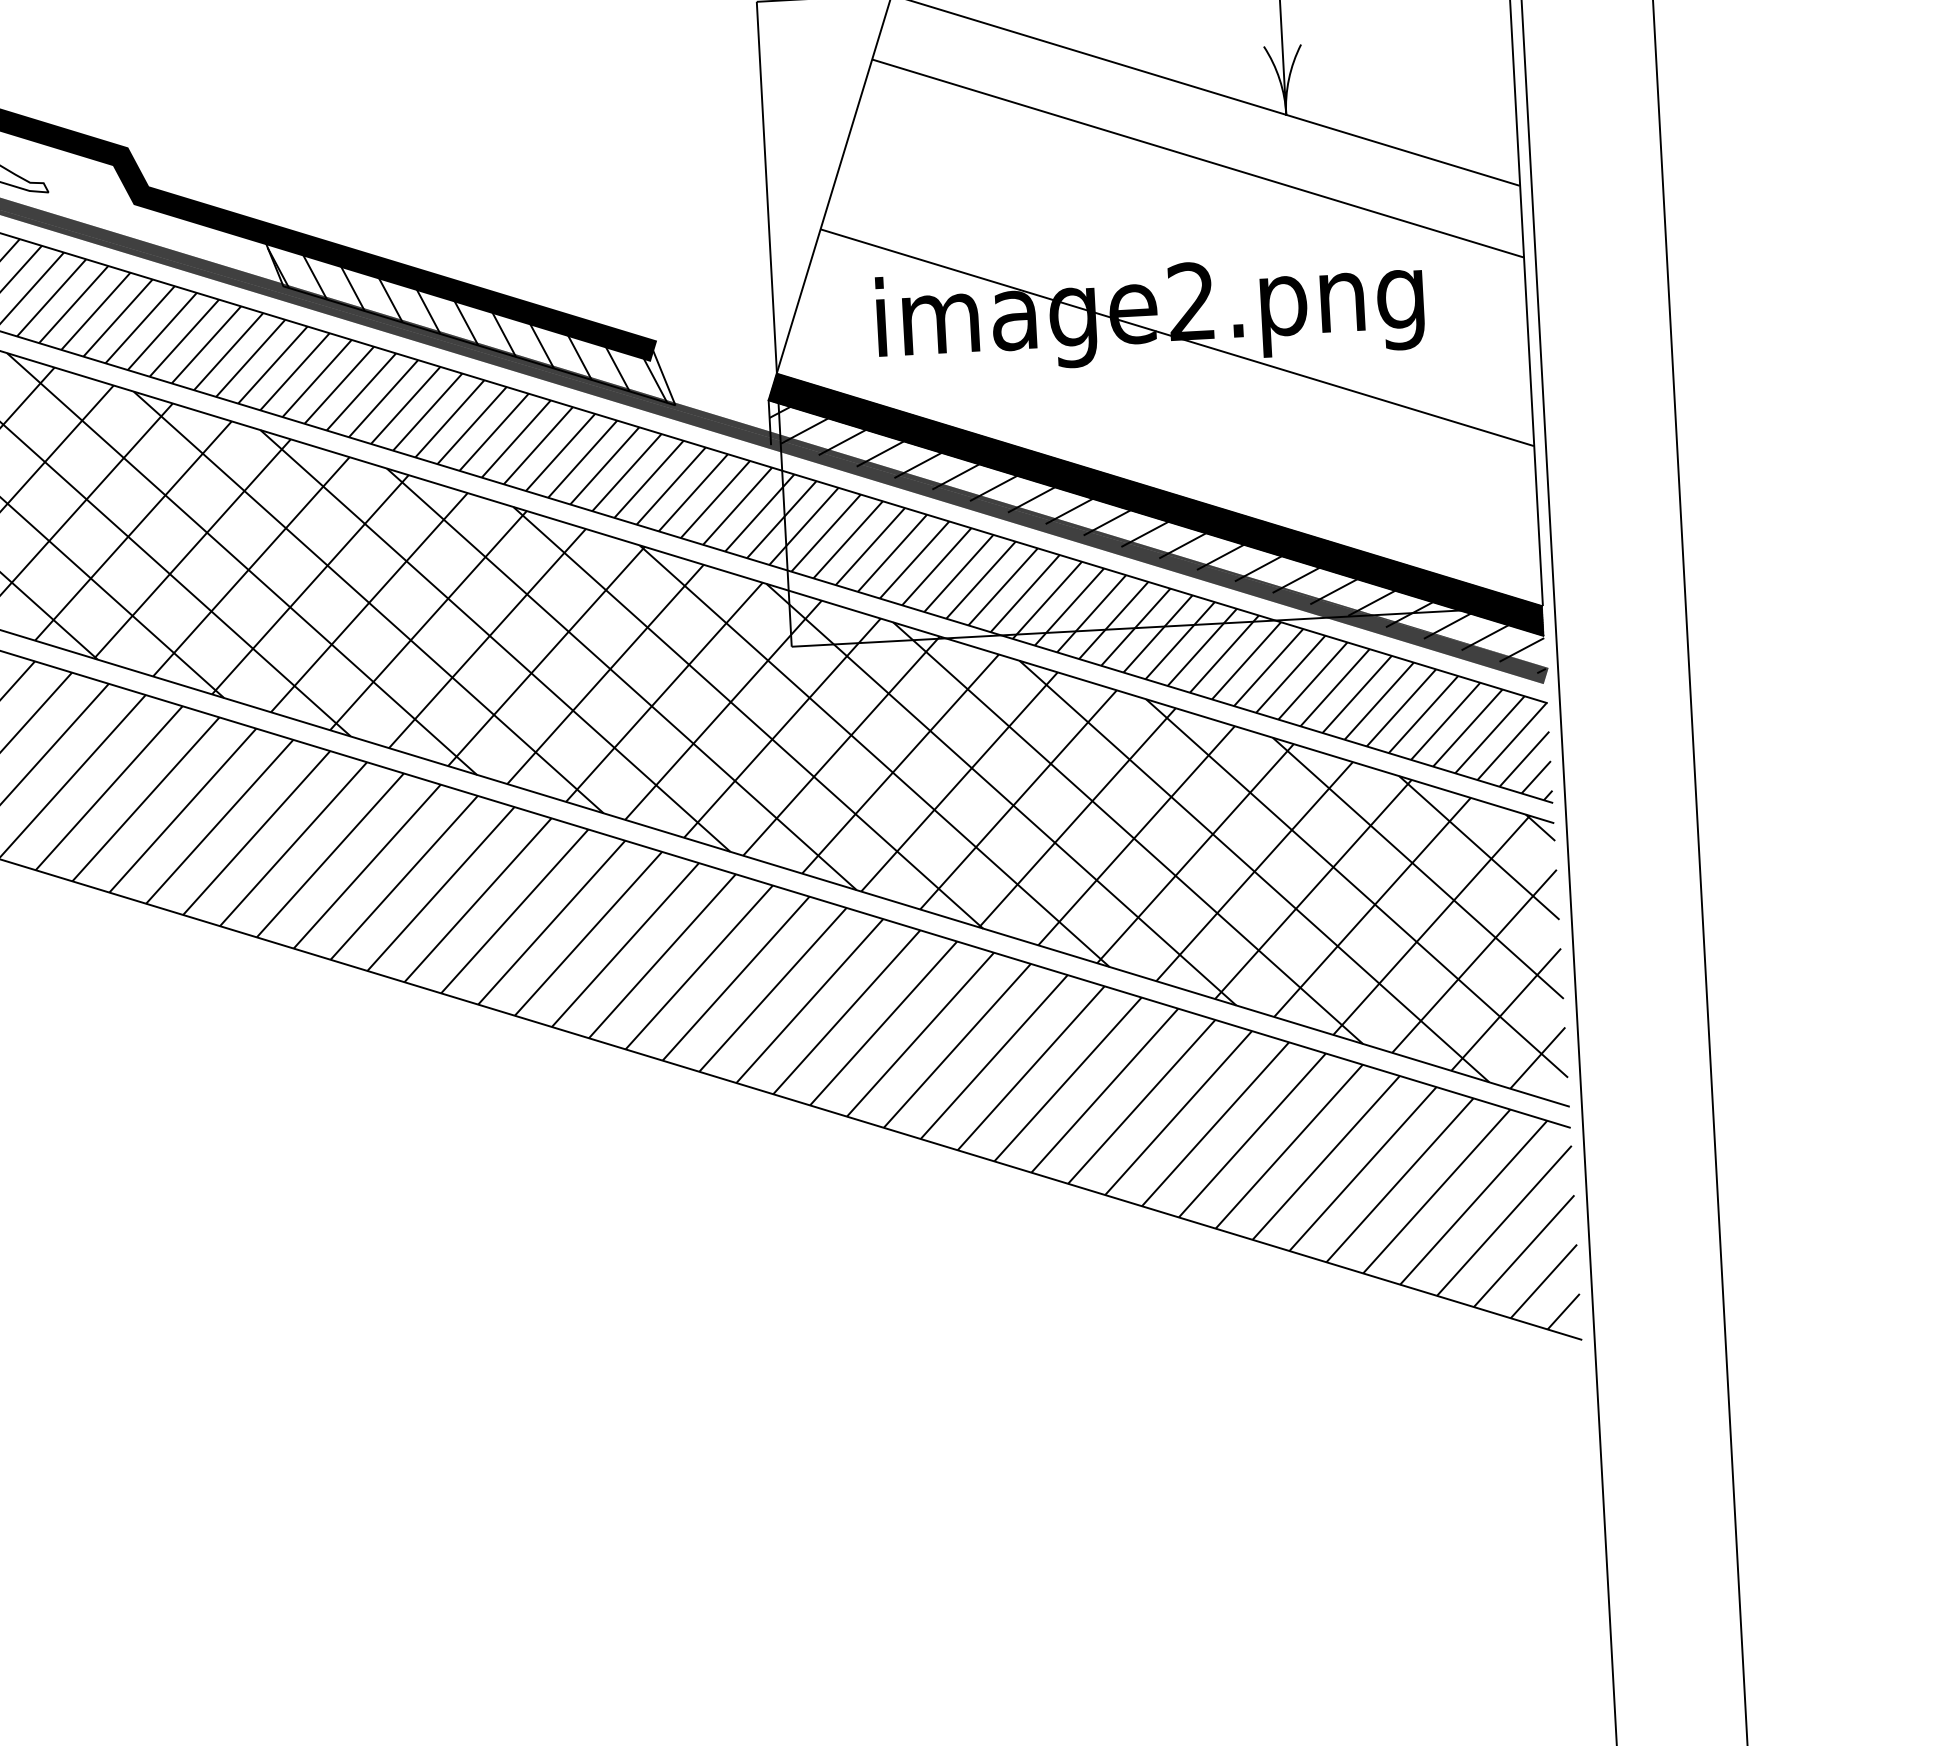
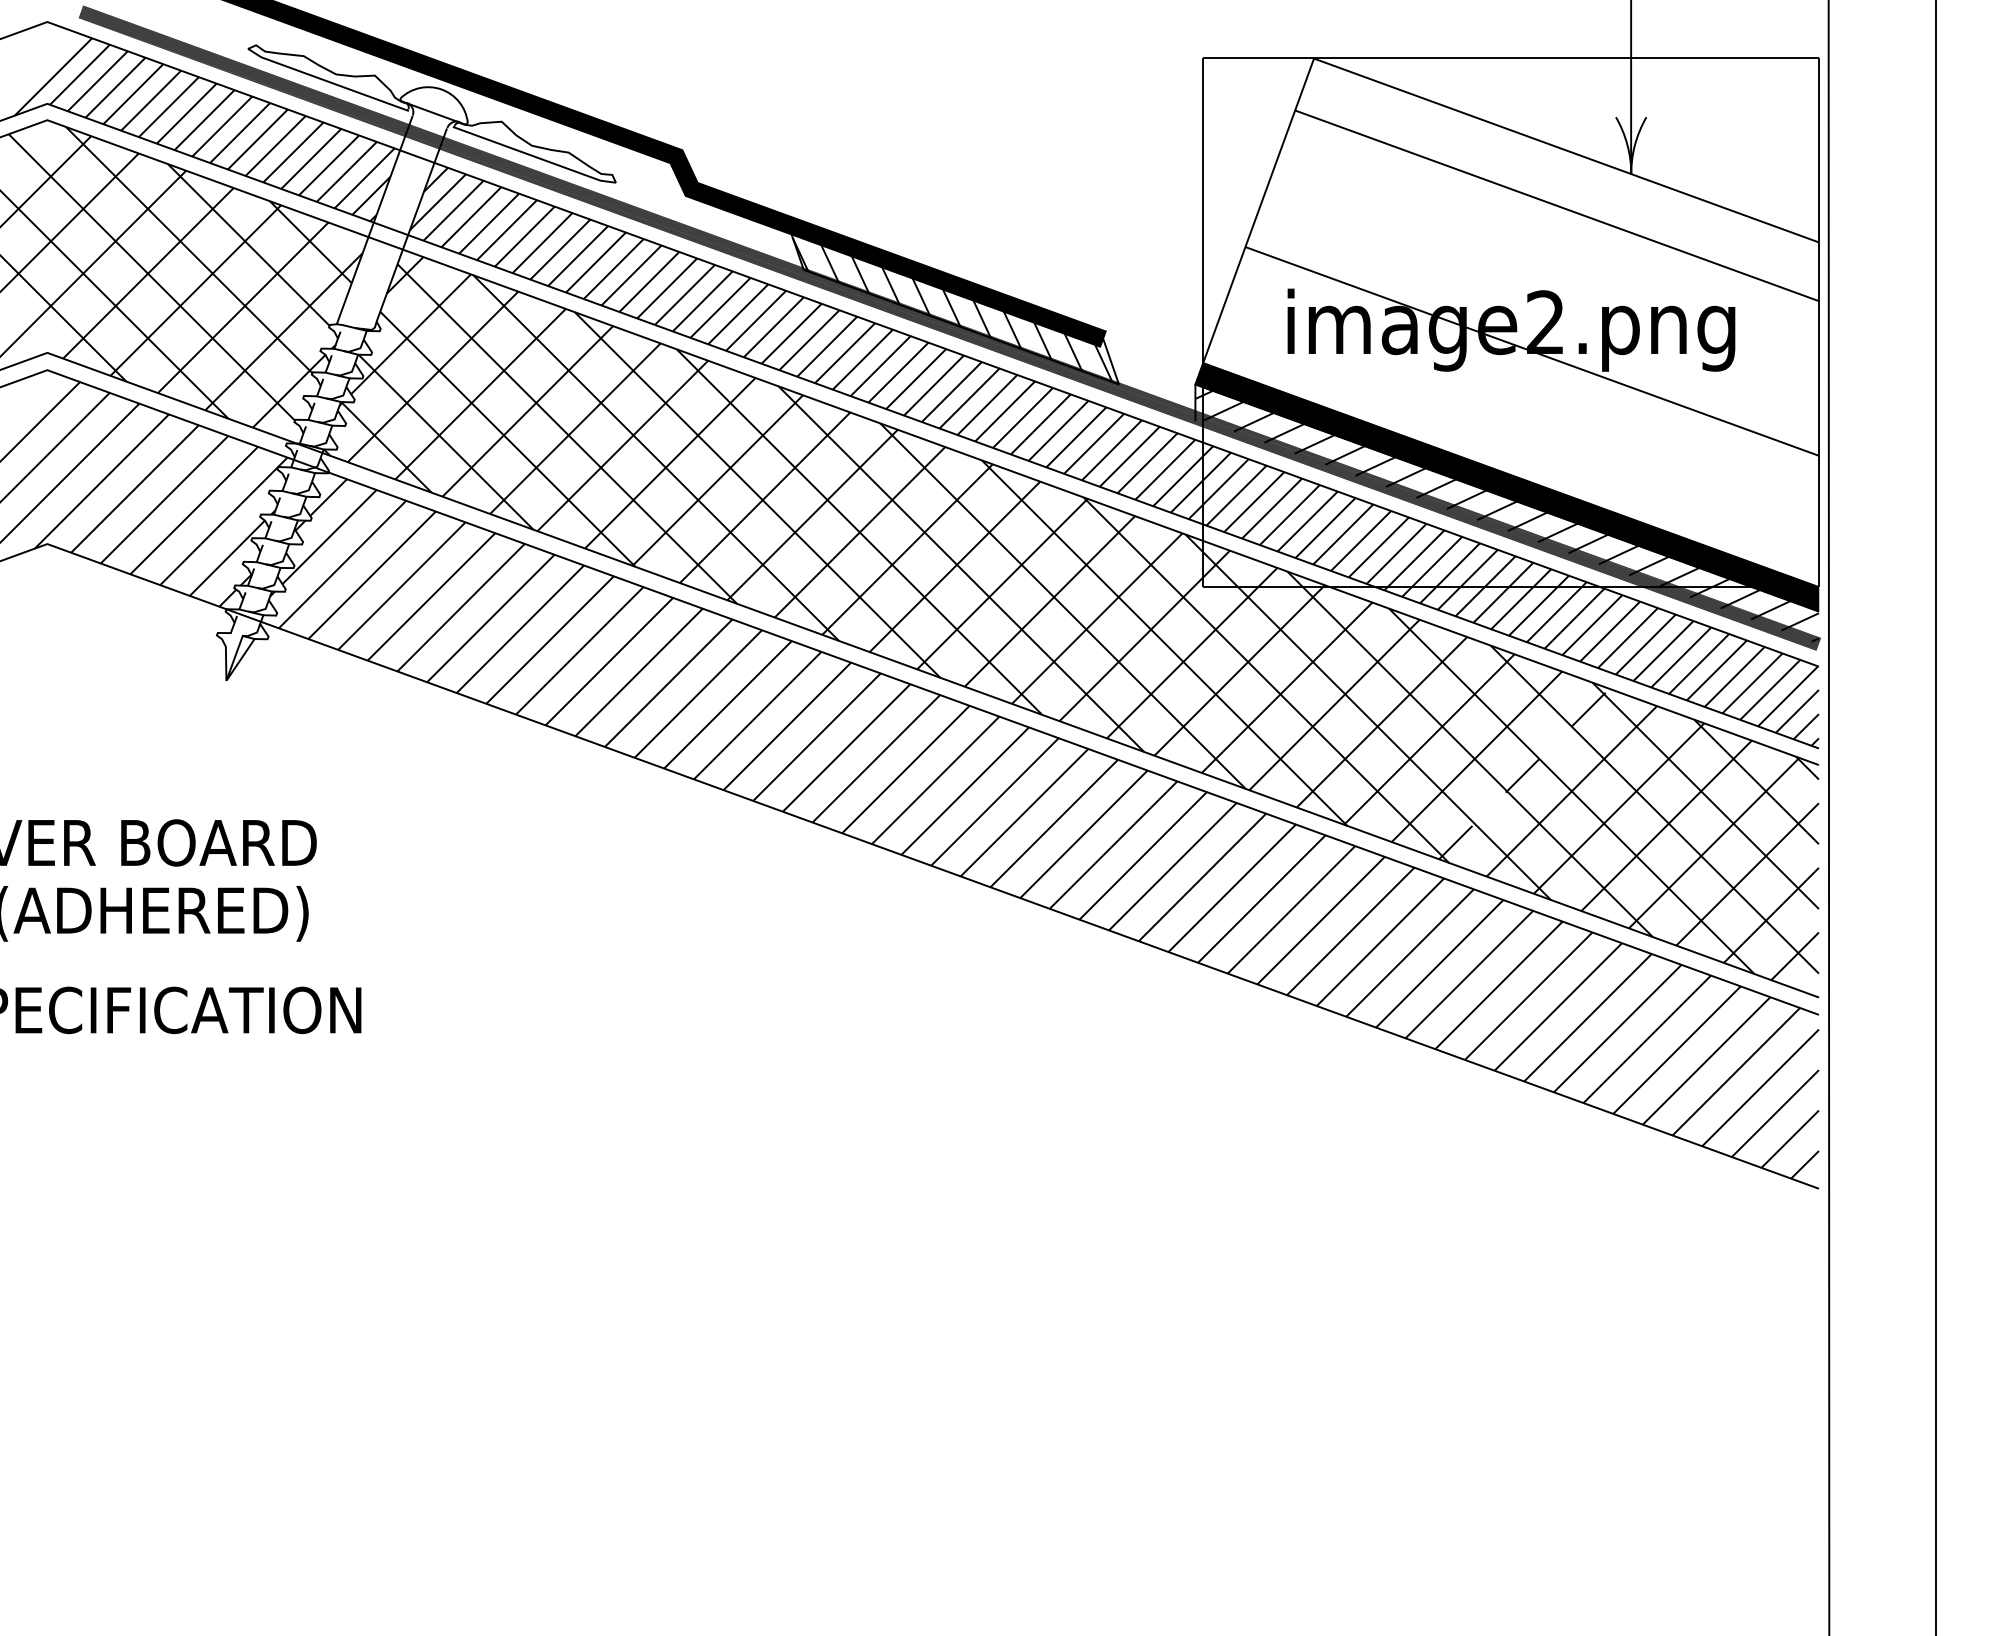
line: (1195, 854) -> (1524, 774), solid -> dashed

